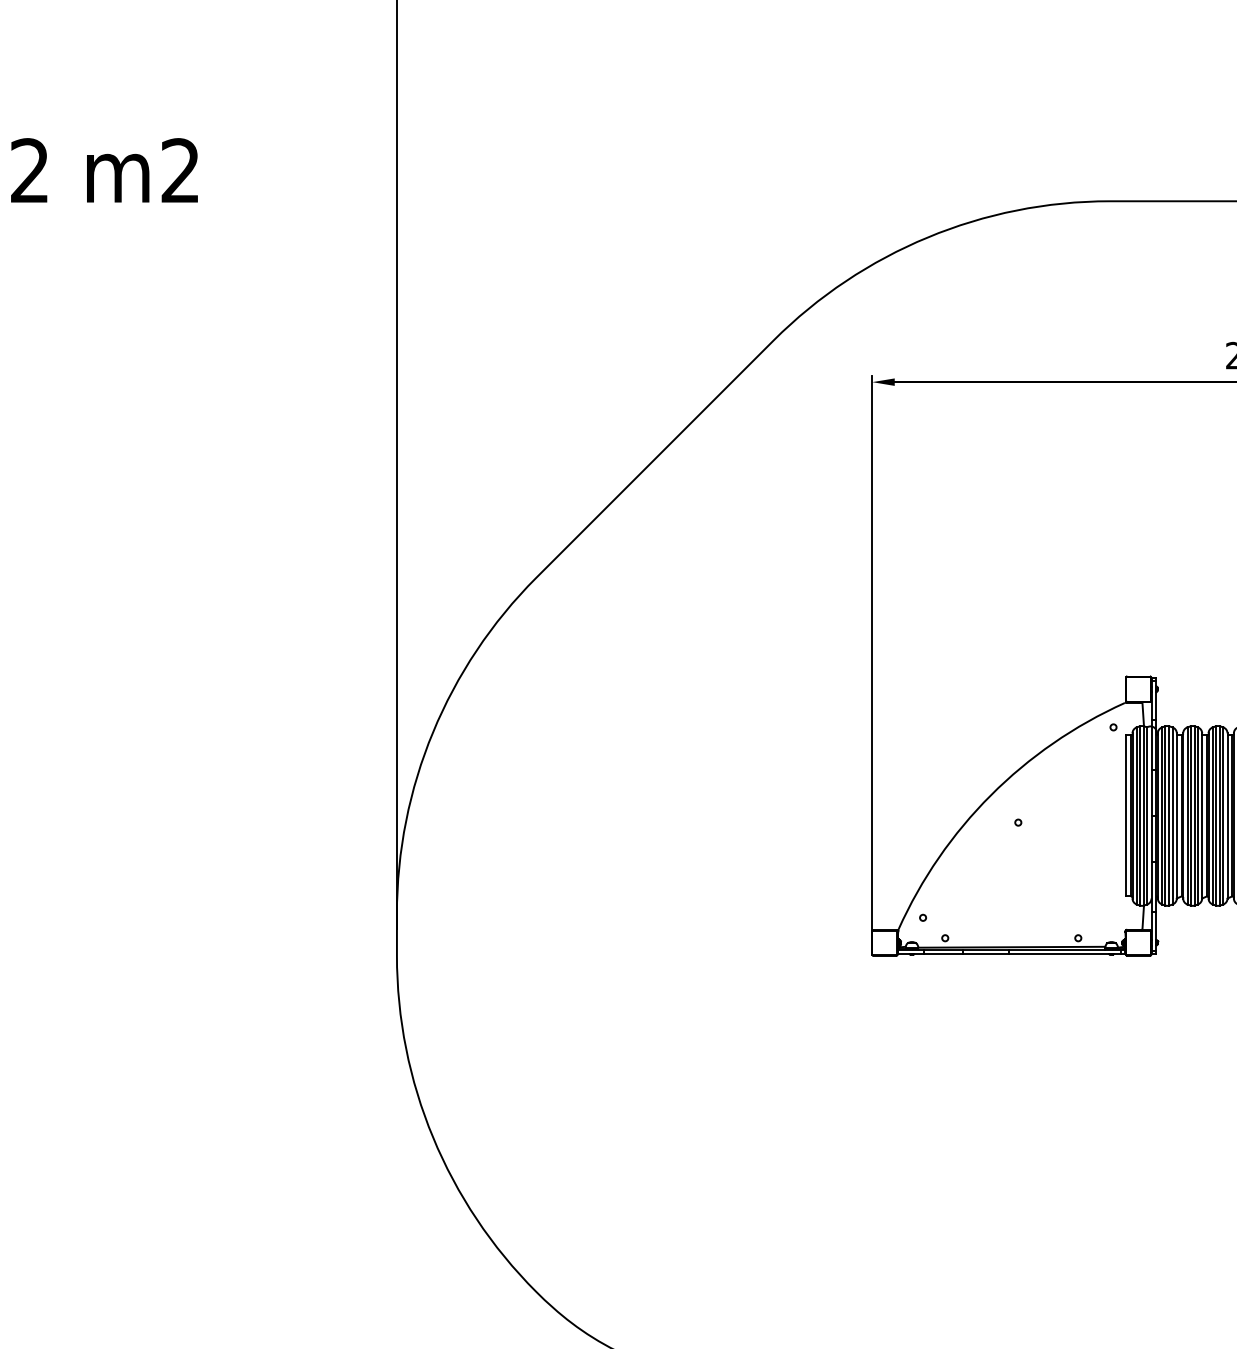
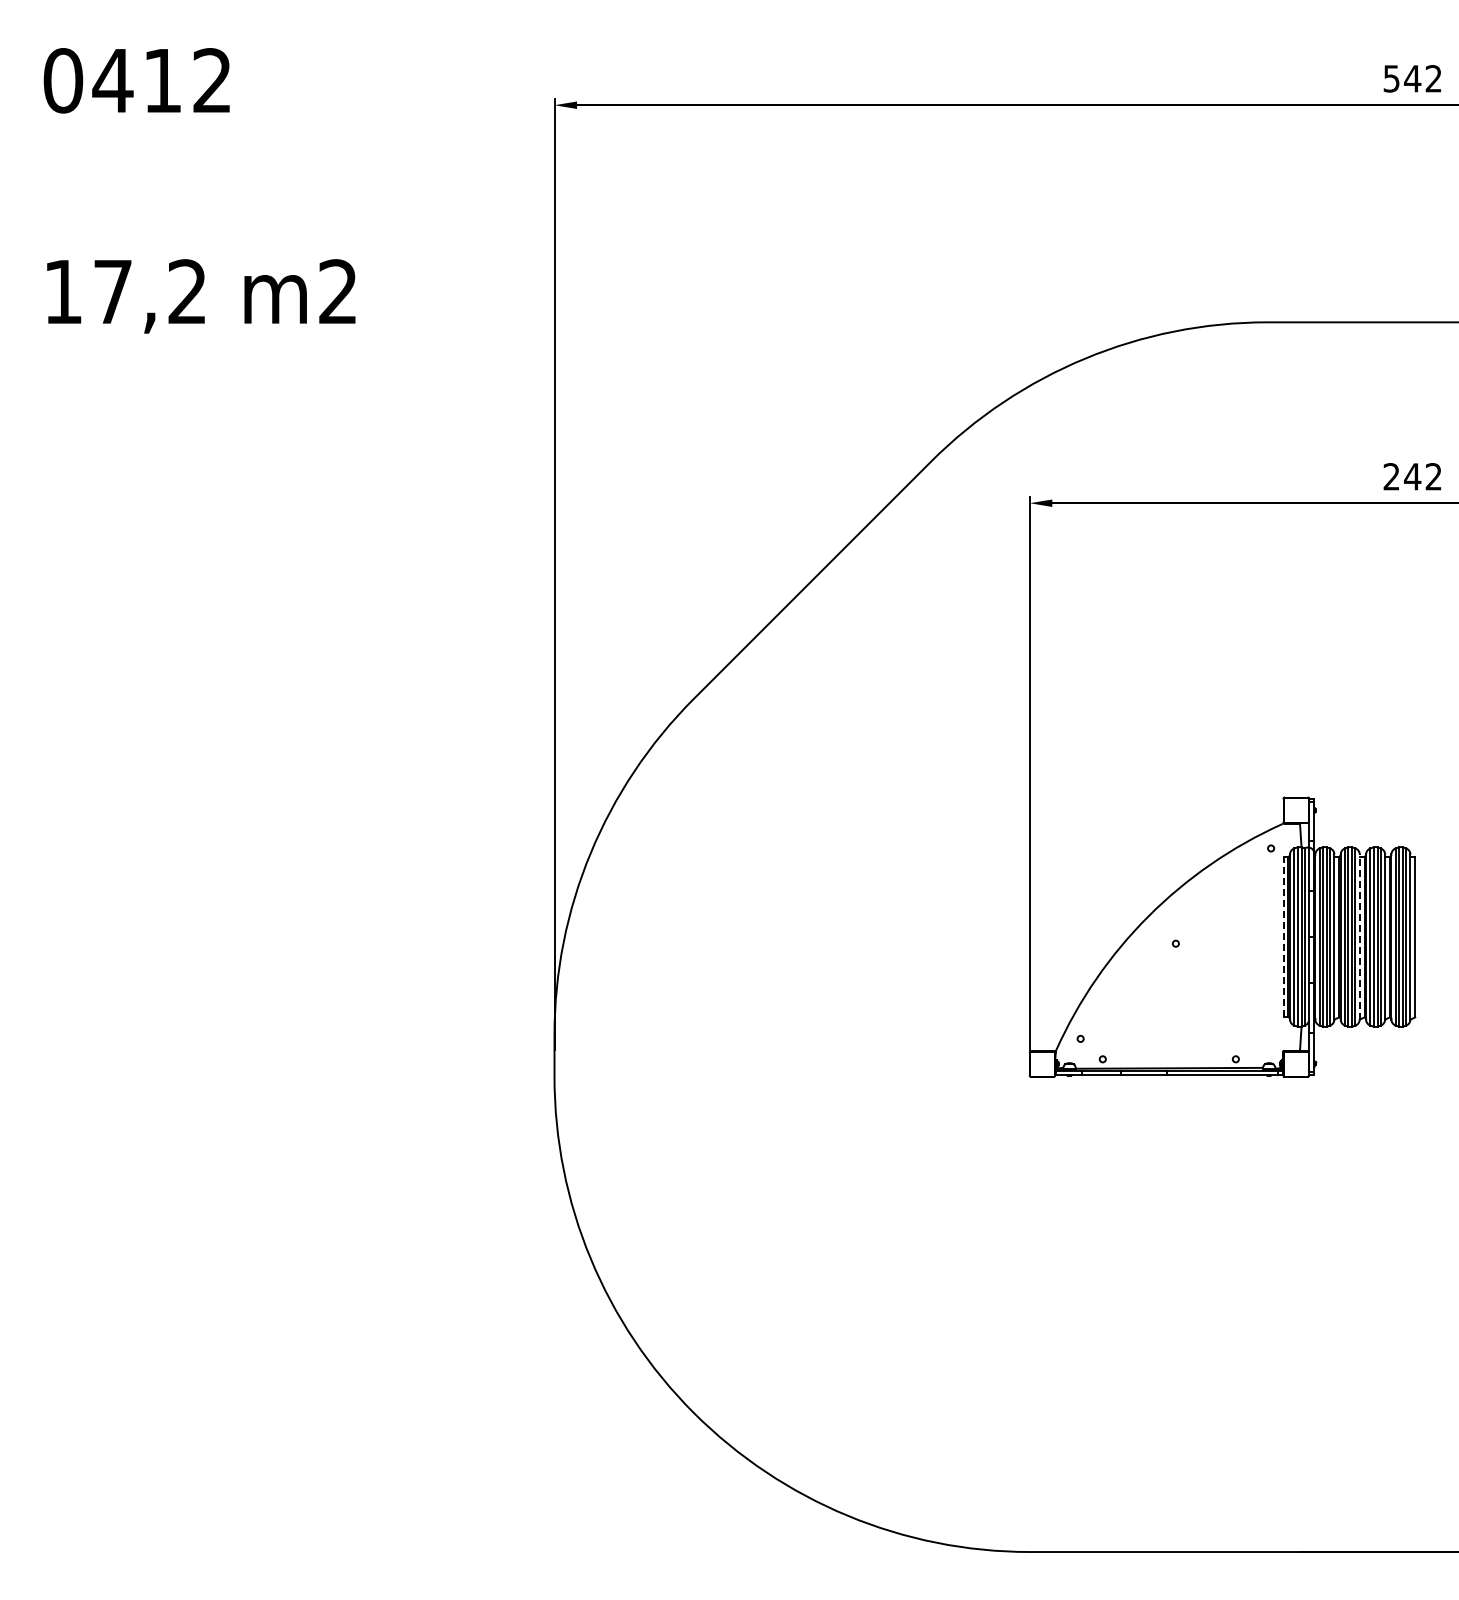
line: (1125, 815) -> (1283, 936), solid -> dashed
line: (1201, 816) -> (1359, 937), solid -> dashed

